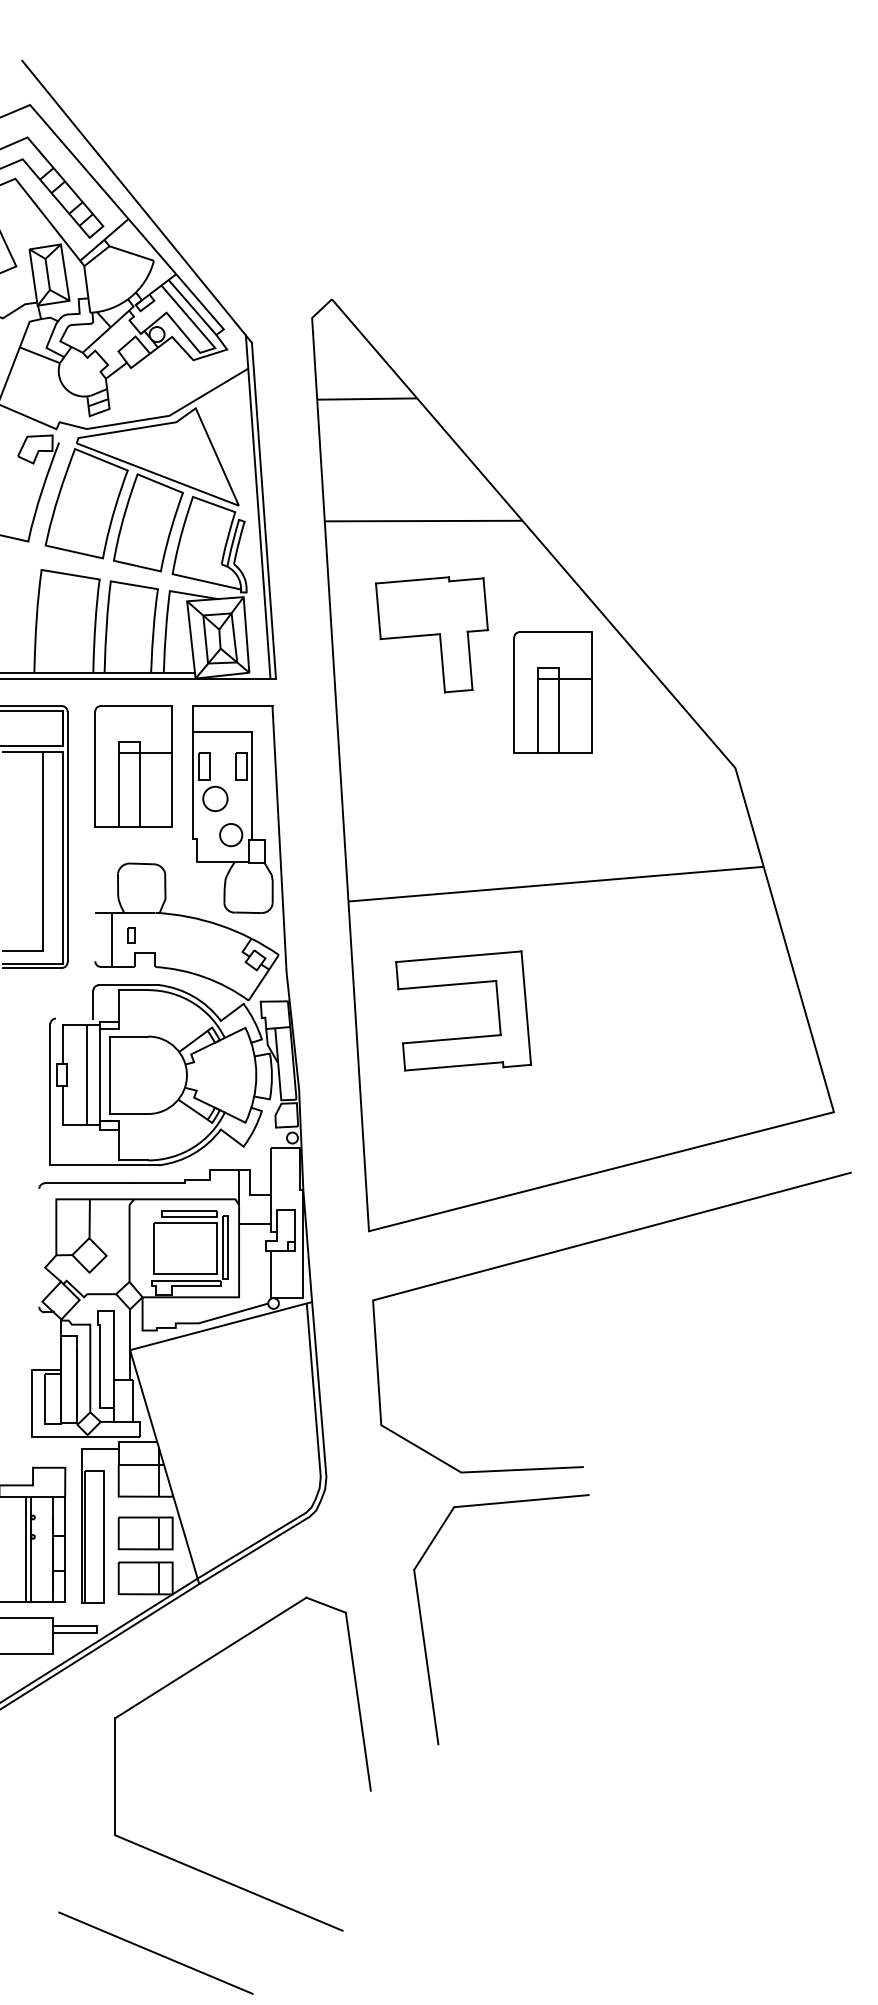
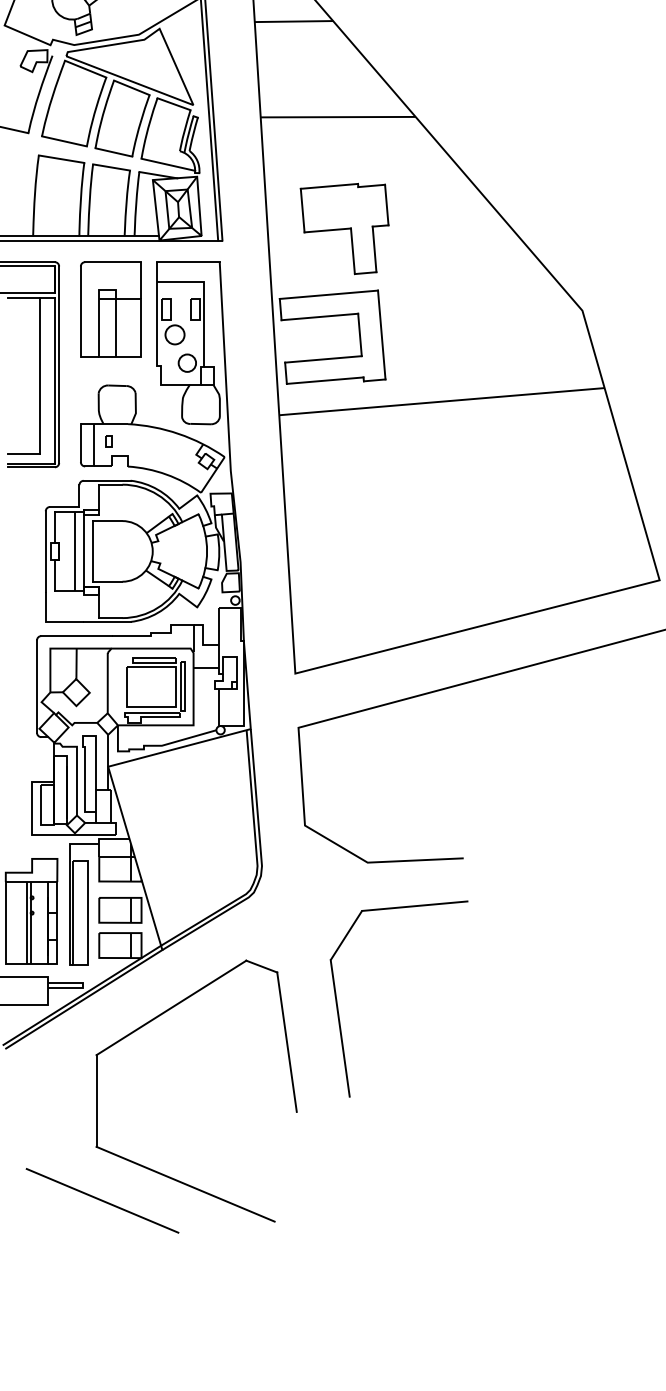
part: (431, 634) -> (344, 228), moved
part: (552, 692) -> (439, 251), removed
line: (95, 936) -> (81, 442), added
part: (458, 985) -> (328, 317), moved
line: (74, 1018) -> (64, 506), added
line: (39, 1247) -> (37, 686), added
part: (423, 1628) -> (338, 1005), moved
line: (155, 1952) -> (102, 1200), moved

